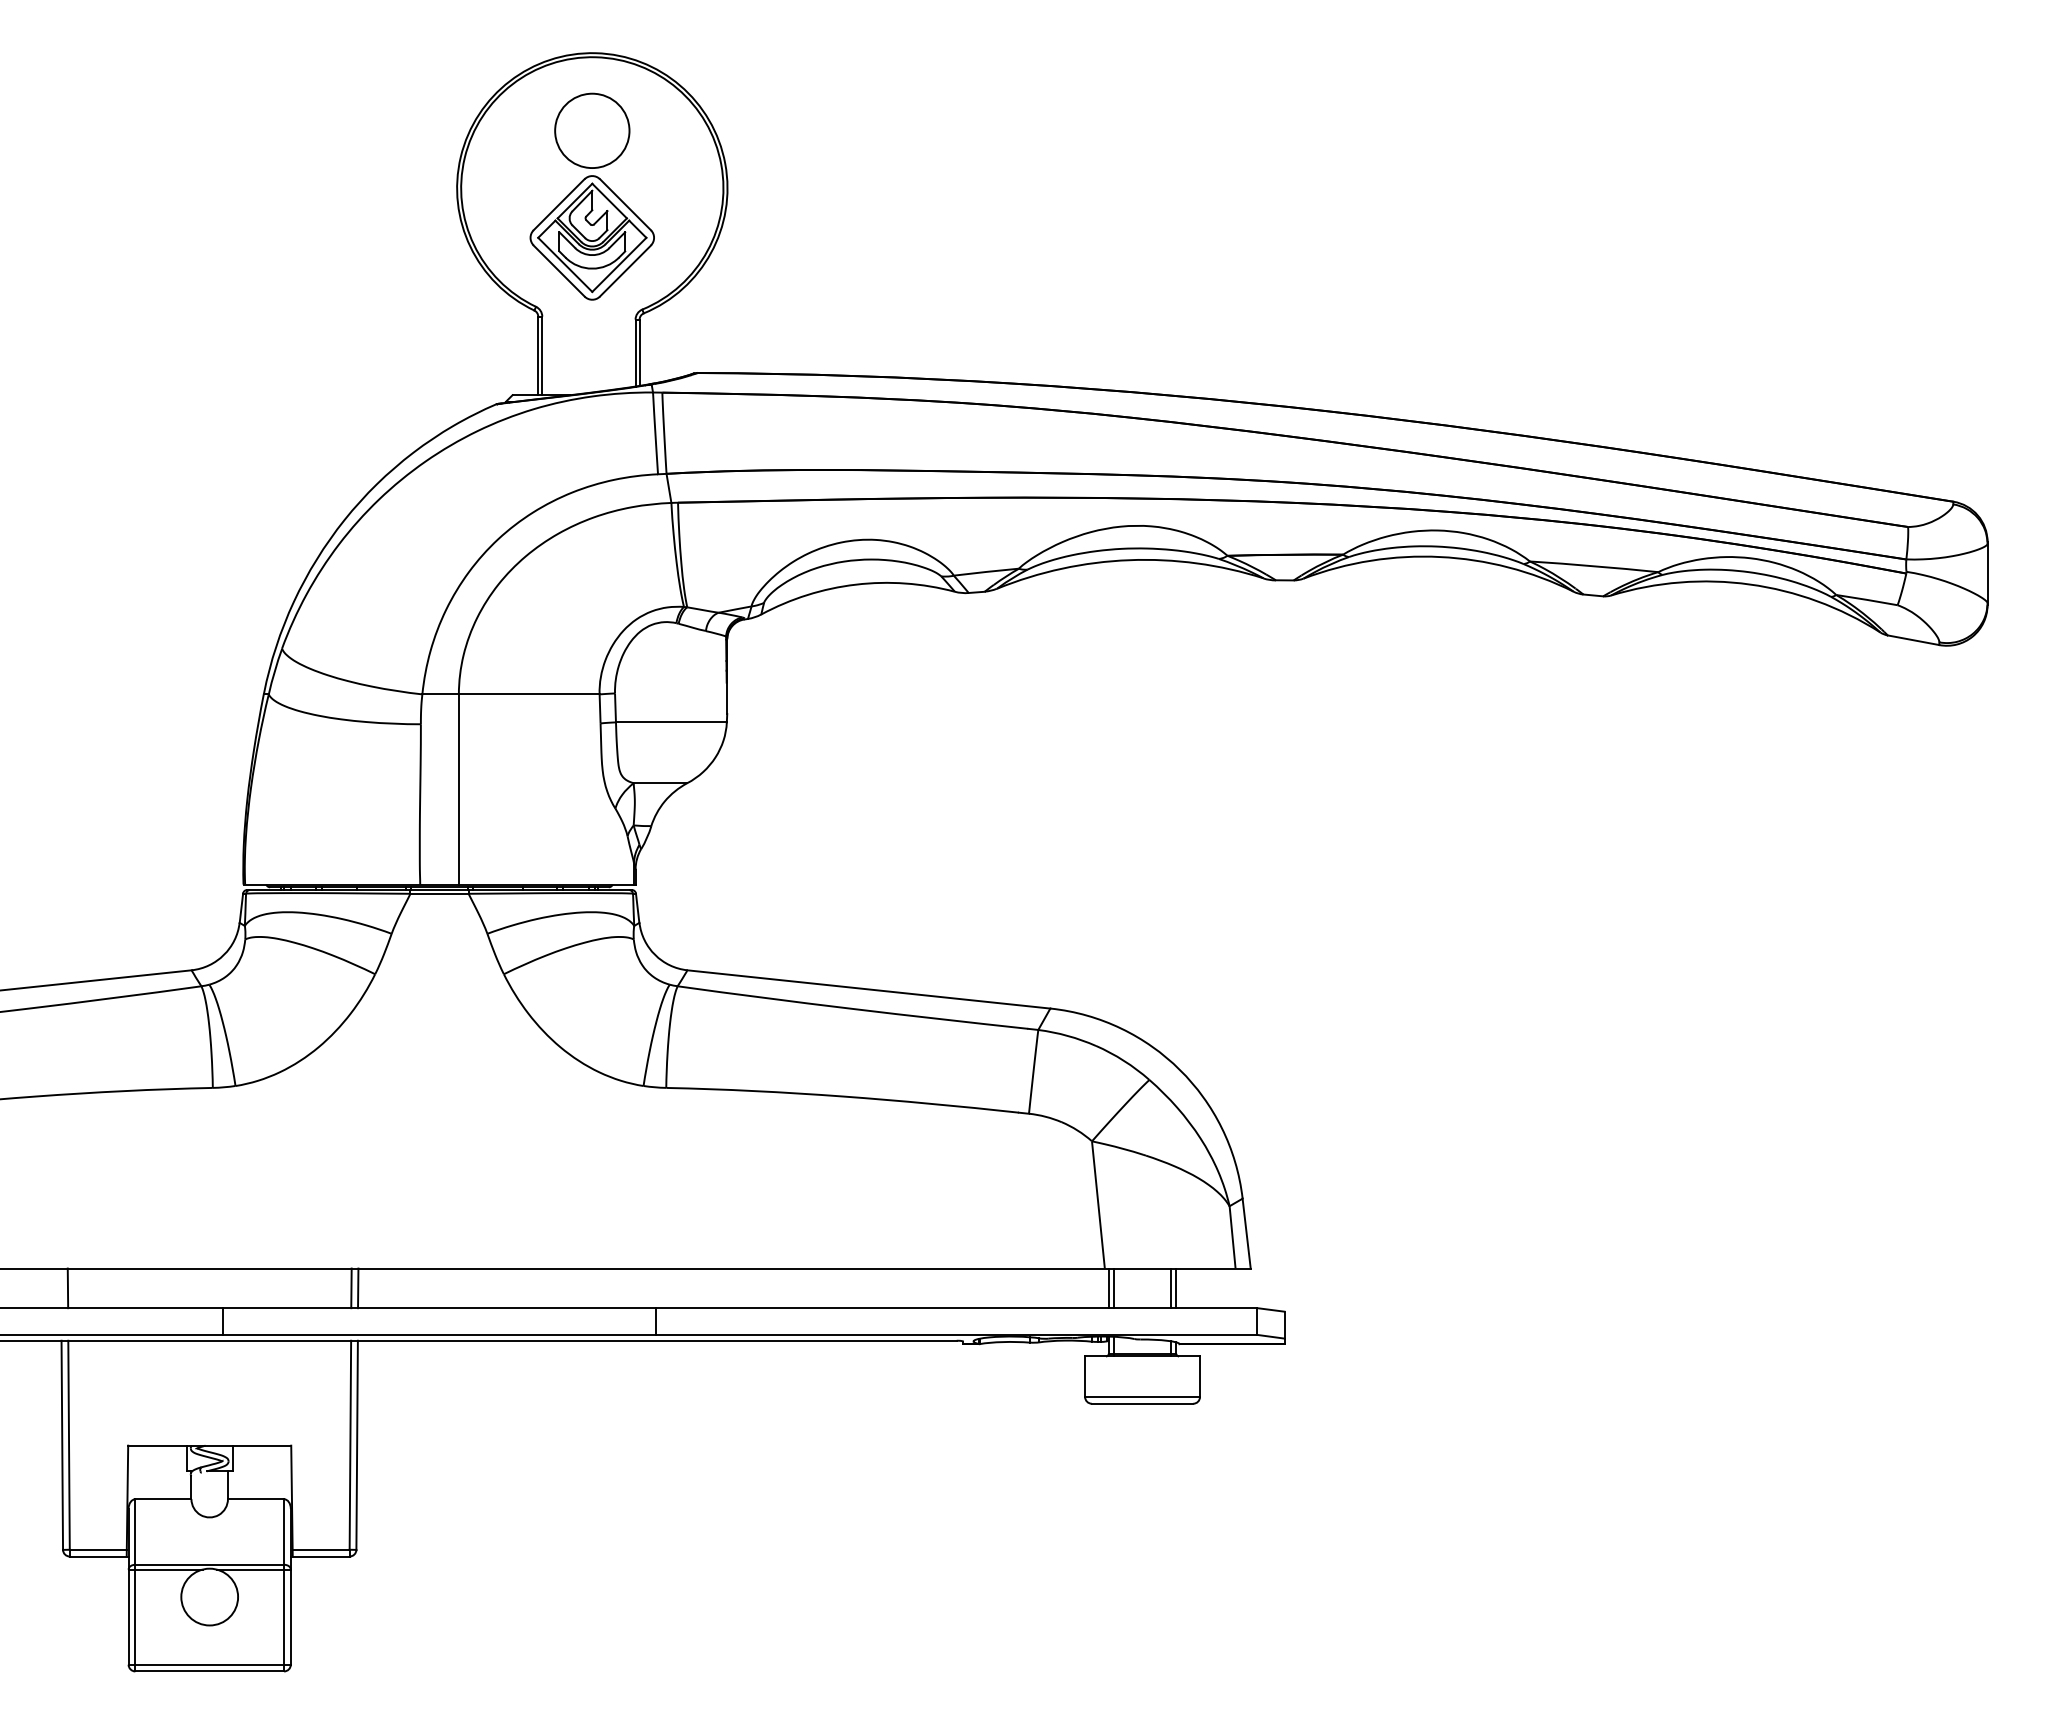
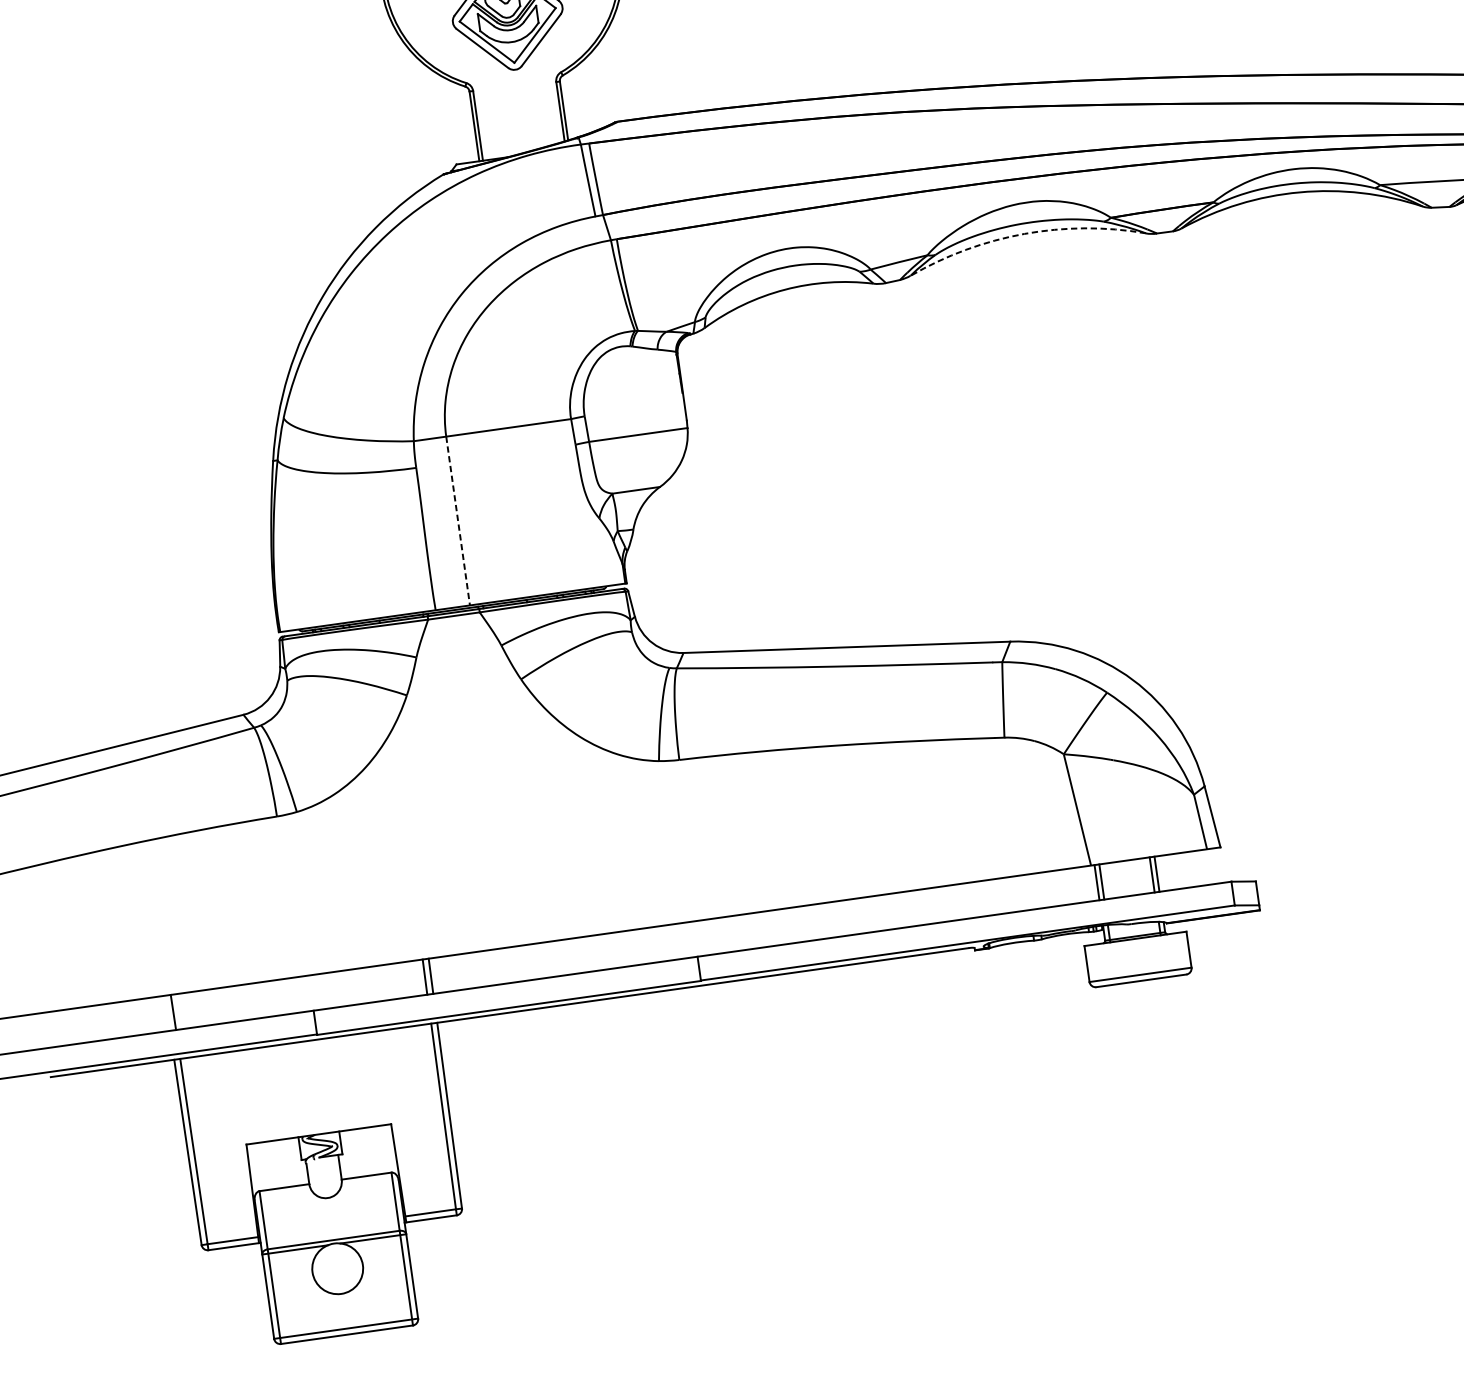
arc: (1129, 560) -> (1024, 234), solid -> dashed
line: (458, 790) -> (457, 521), solid -> dashed

